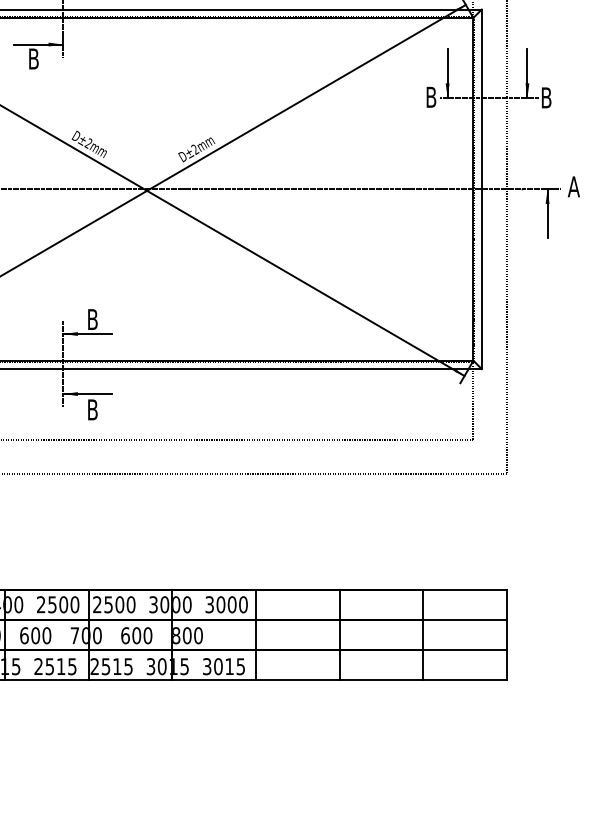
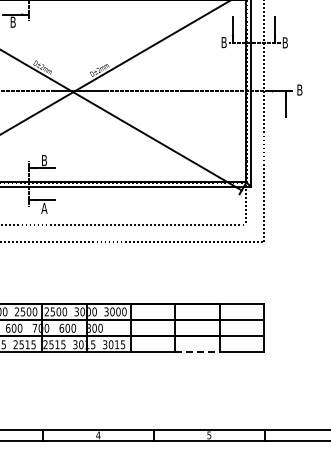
text: (573, 185) -> (299, 89), A -> B
text: (92, 409) -> (44, 208), B -> A
line: (383, 679) -> (198, 351), solid -> dashed

